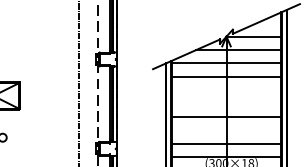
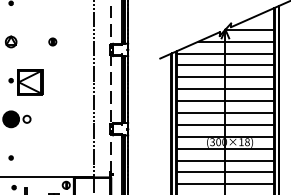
part: (31, 49) -> (52, 41), added
line: (225, 90) -> (224, 77), added
line: (225, 104) -> (224, 89), added
line: (225, 130) -> (224, 112), added

